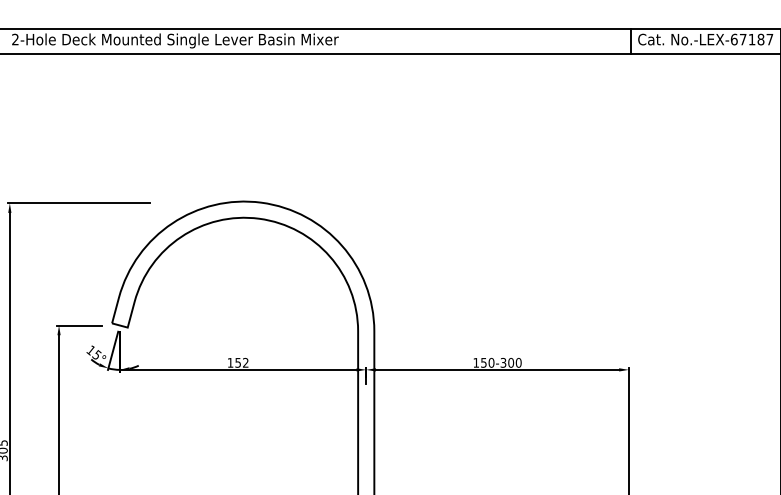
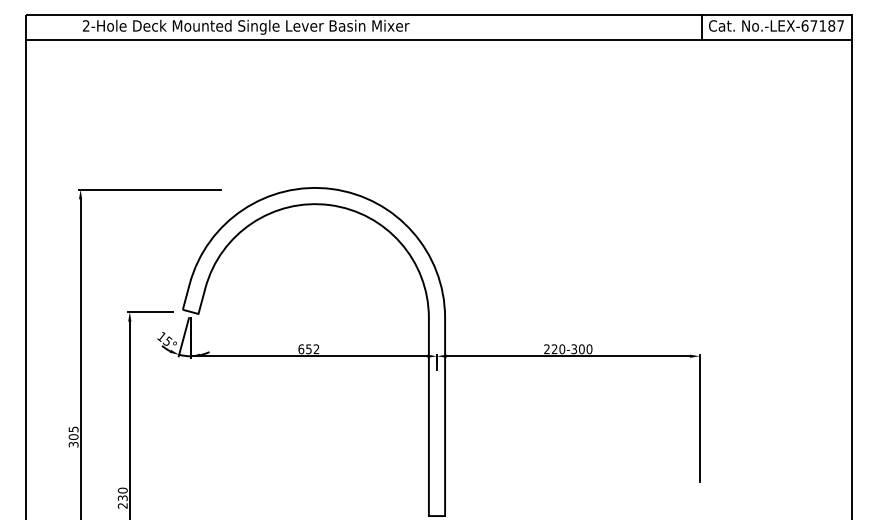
text: (230, 363) -> (301, 349), 152 -> 652
text: (479, 363) -> (550, 349), 150-300 -> 220-300

